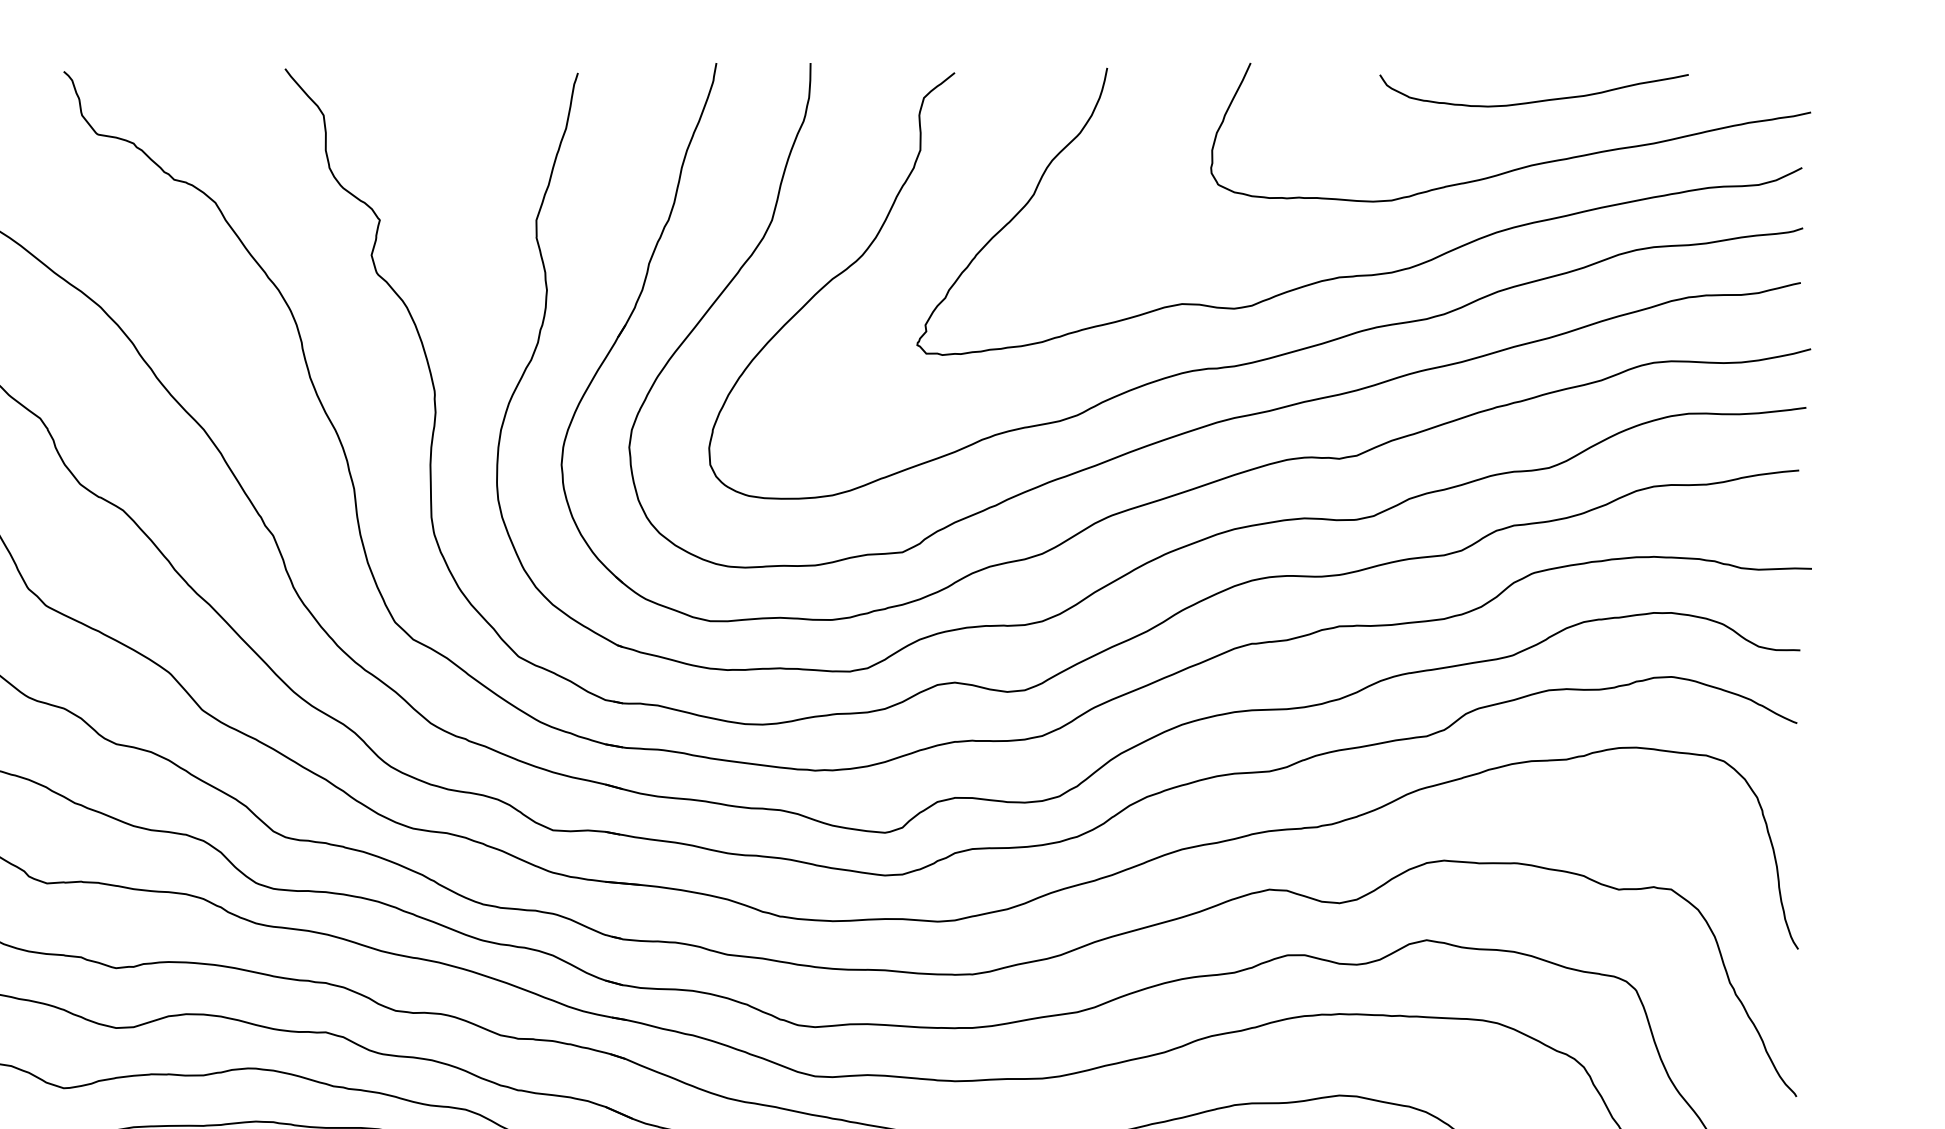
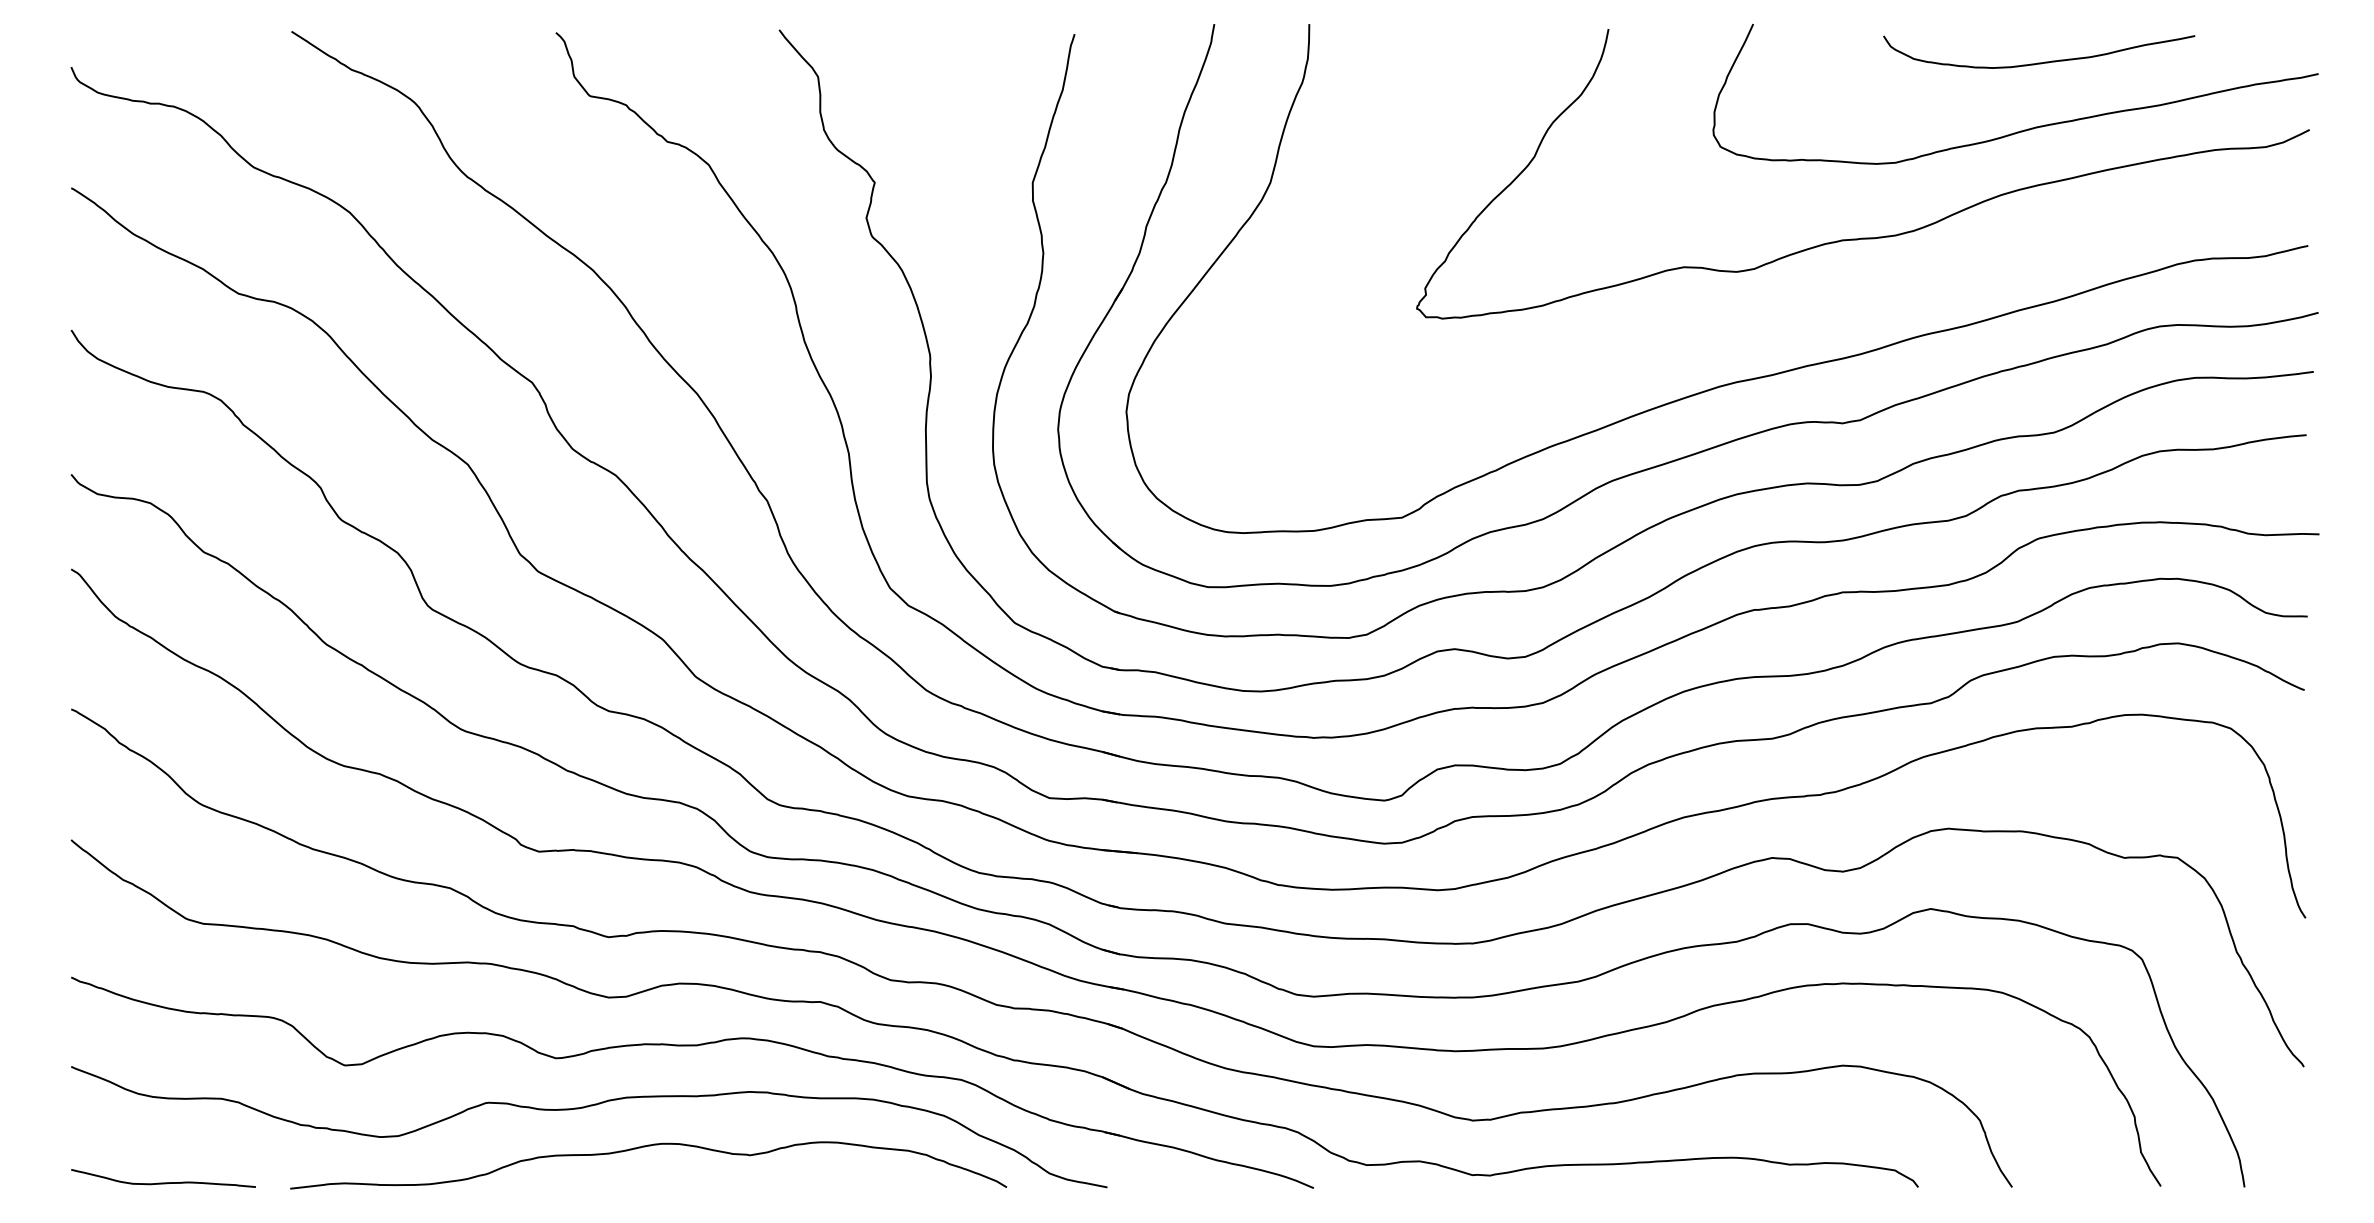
curve: (1273, 355) -> (1776, 319), removed

